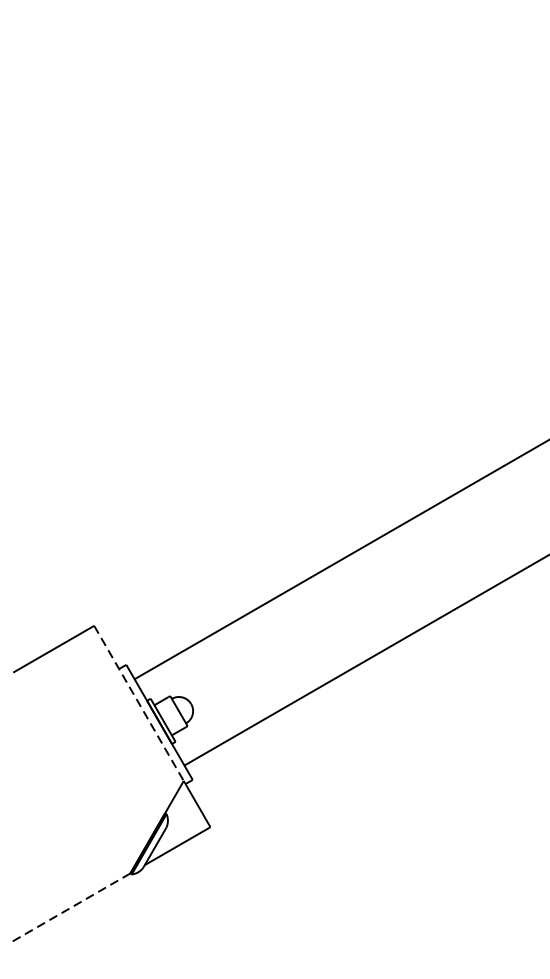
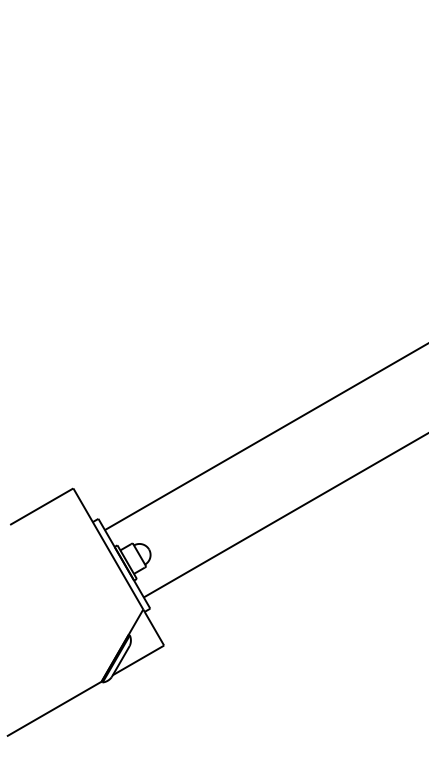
line: (139, 702) -> (108, 548), dashed -> solid
line: (70, 909) -> (54, 709), dashed -> solid

